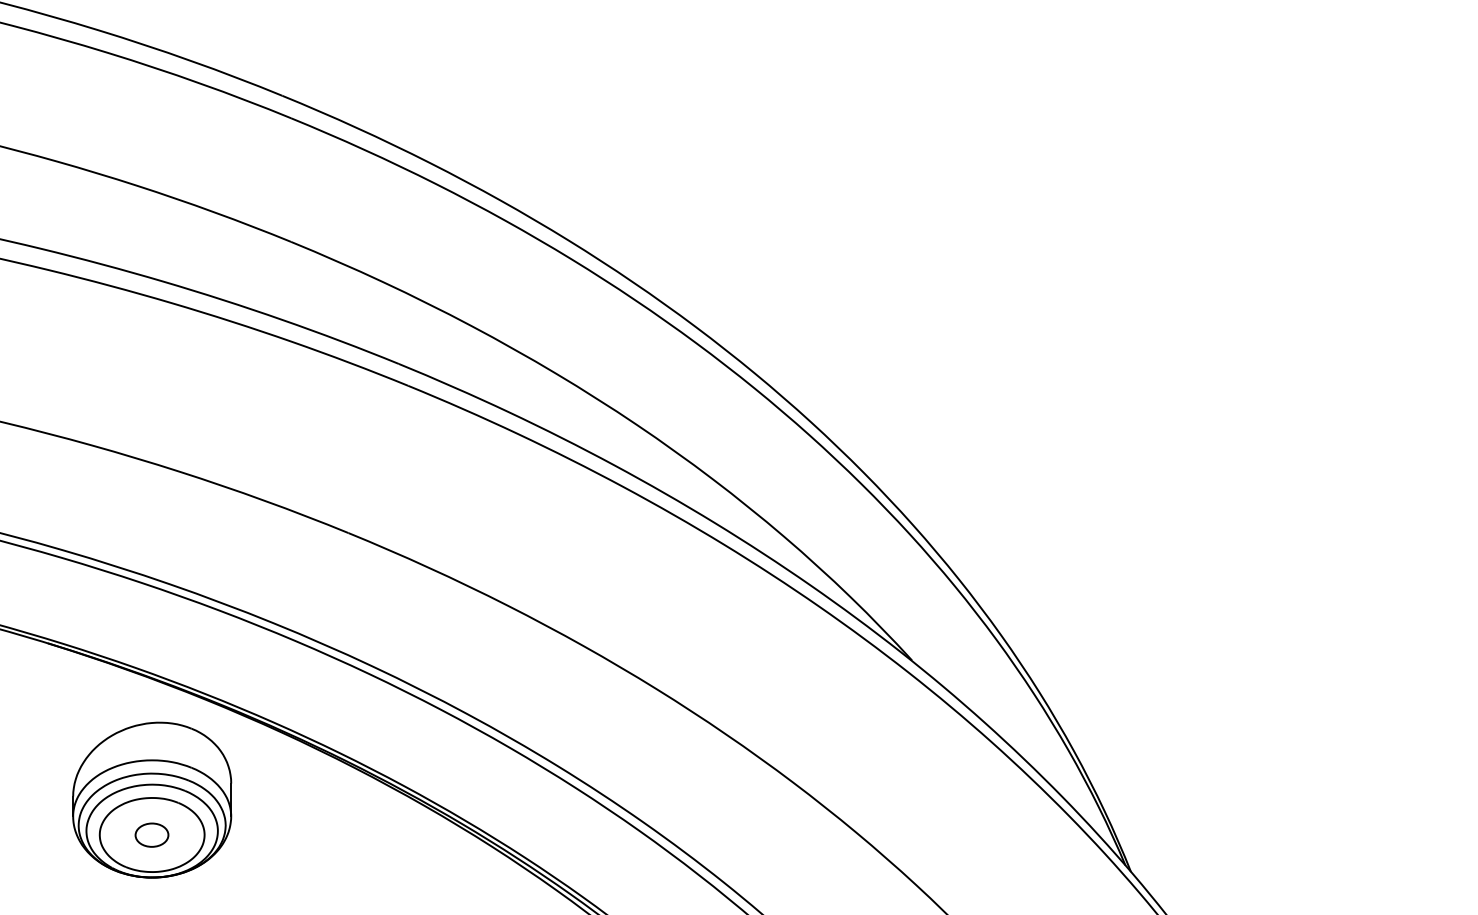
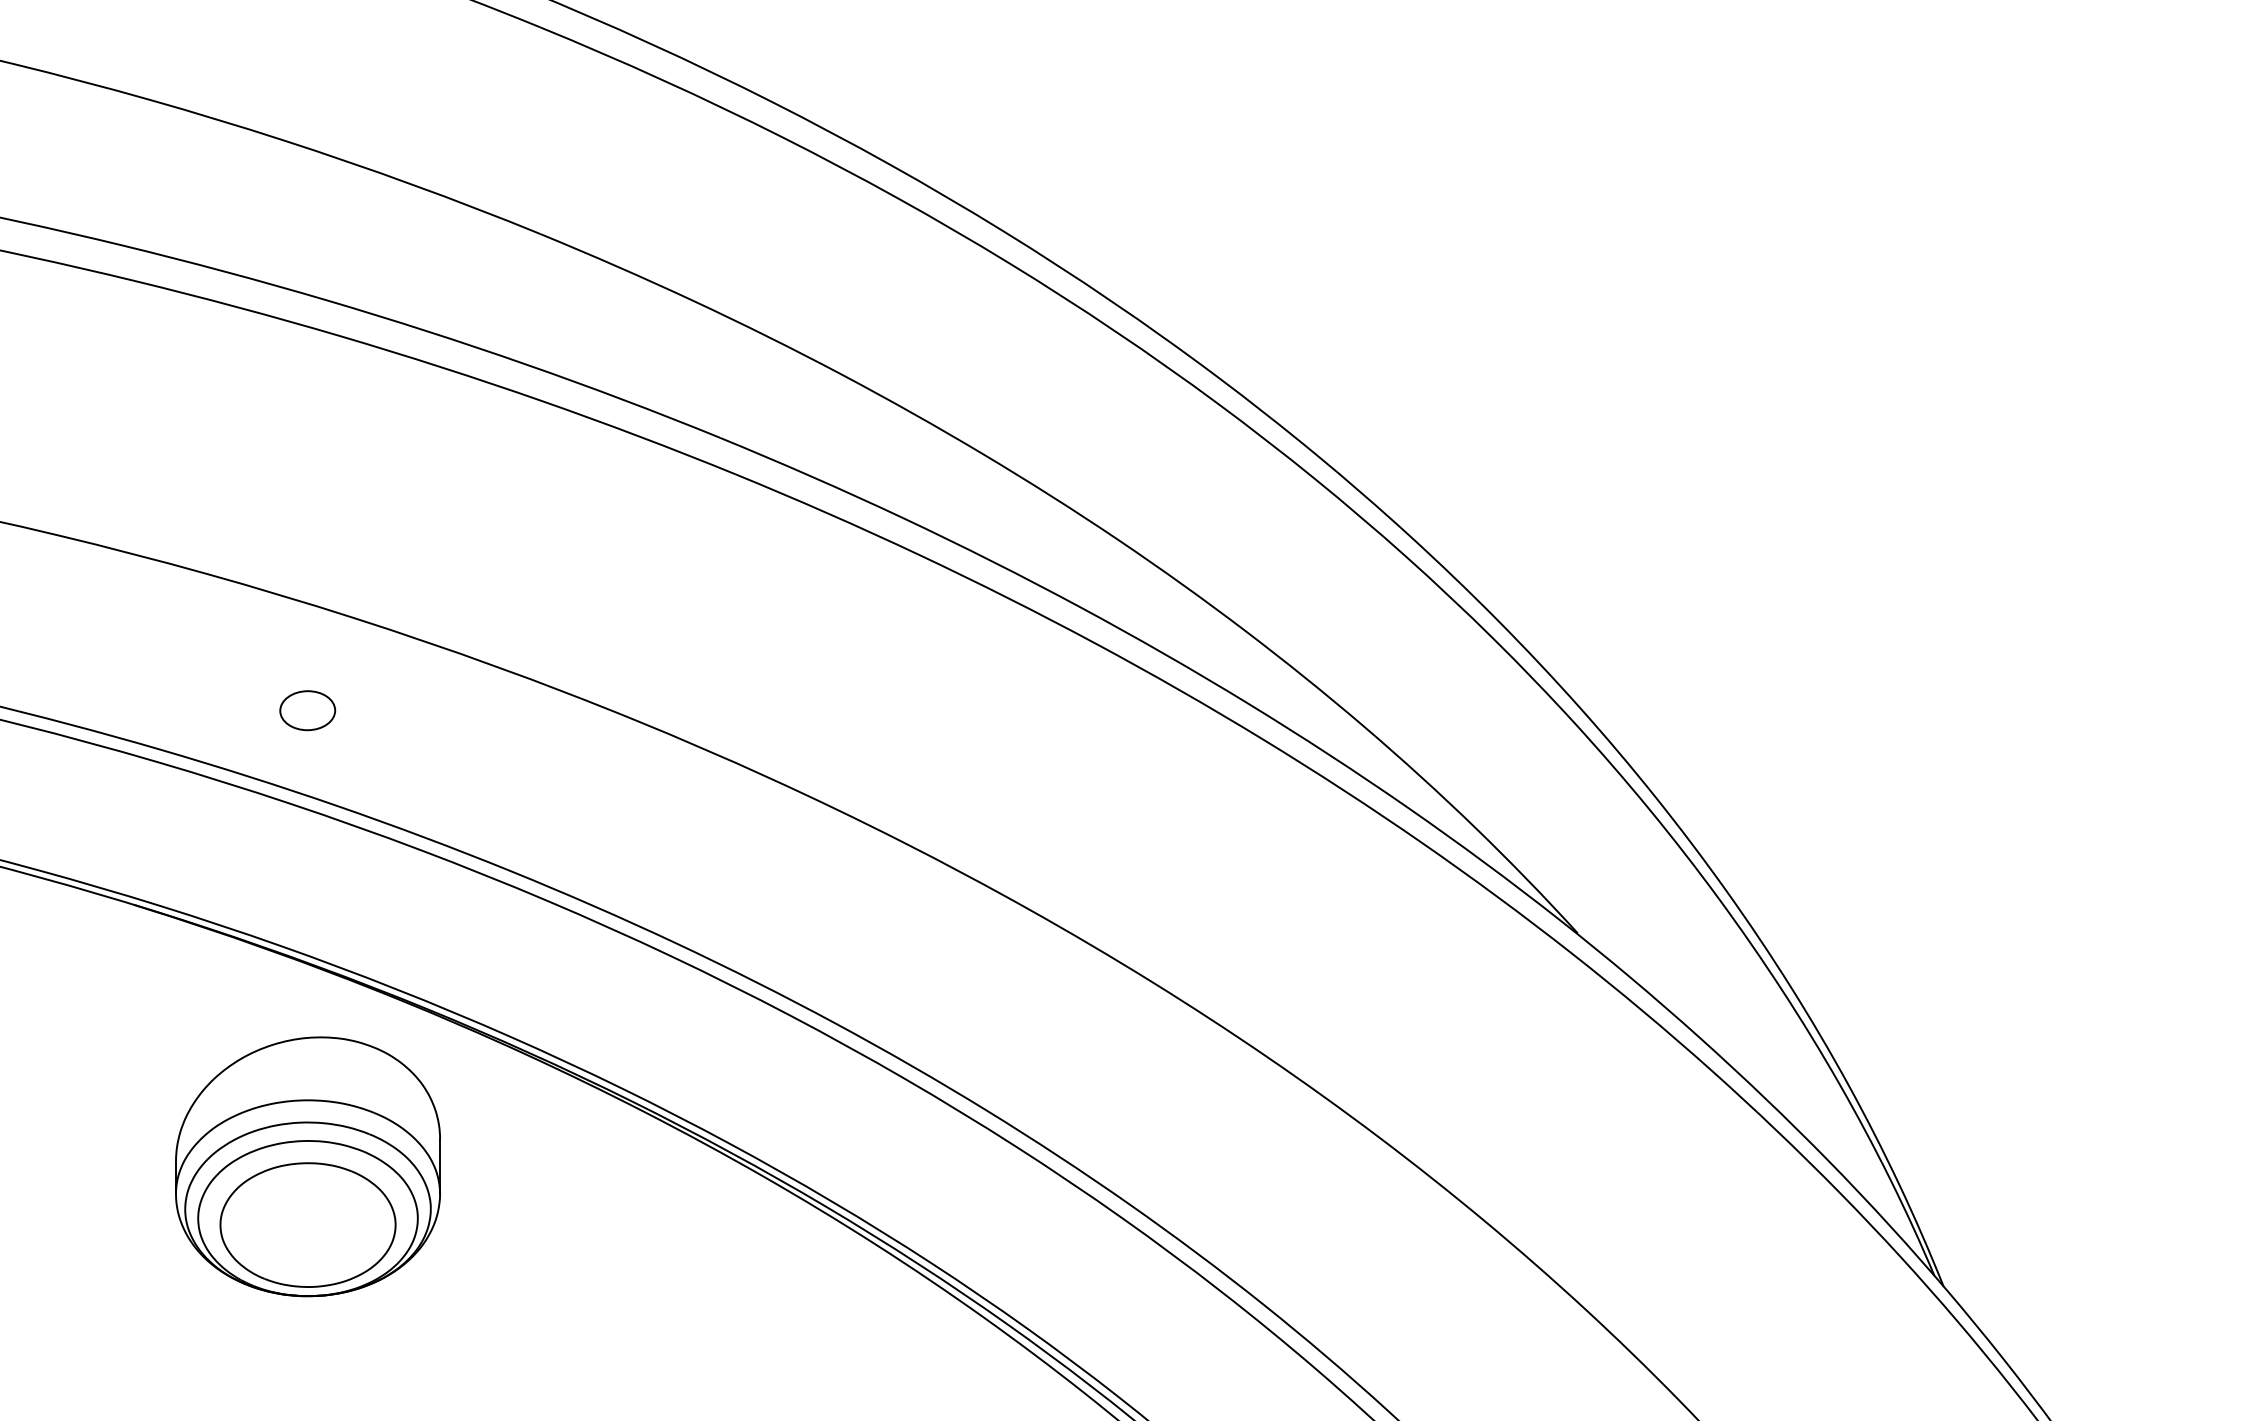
part: (151, 834) -> (306, 709), moved

